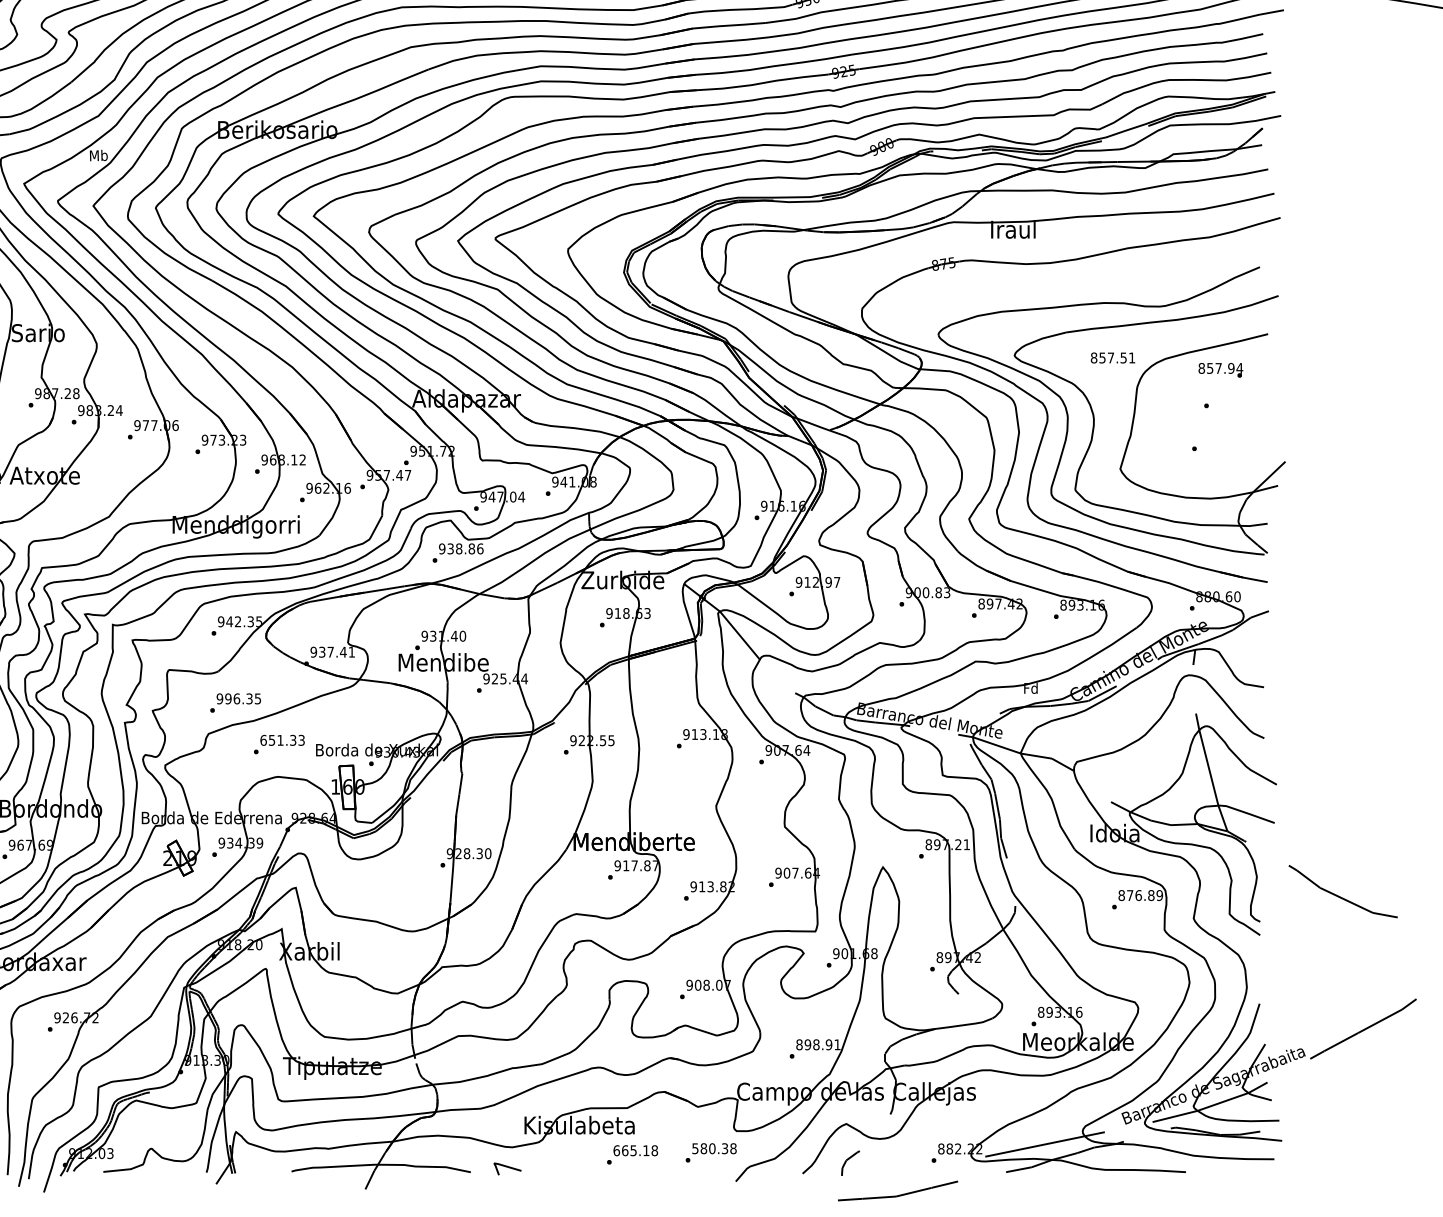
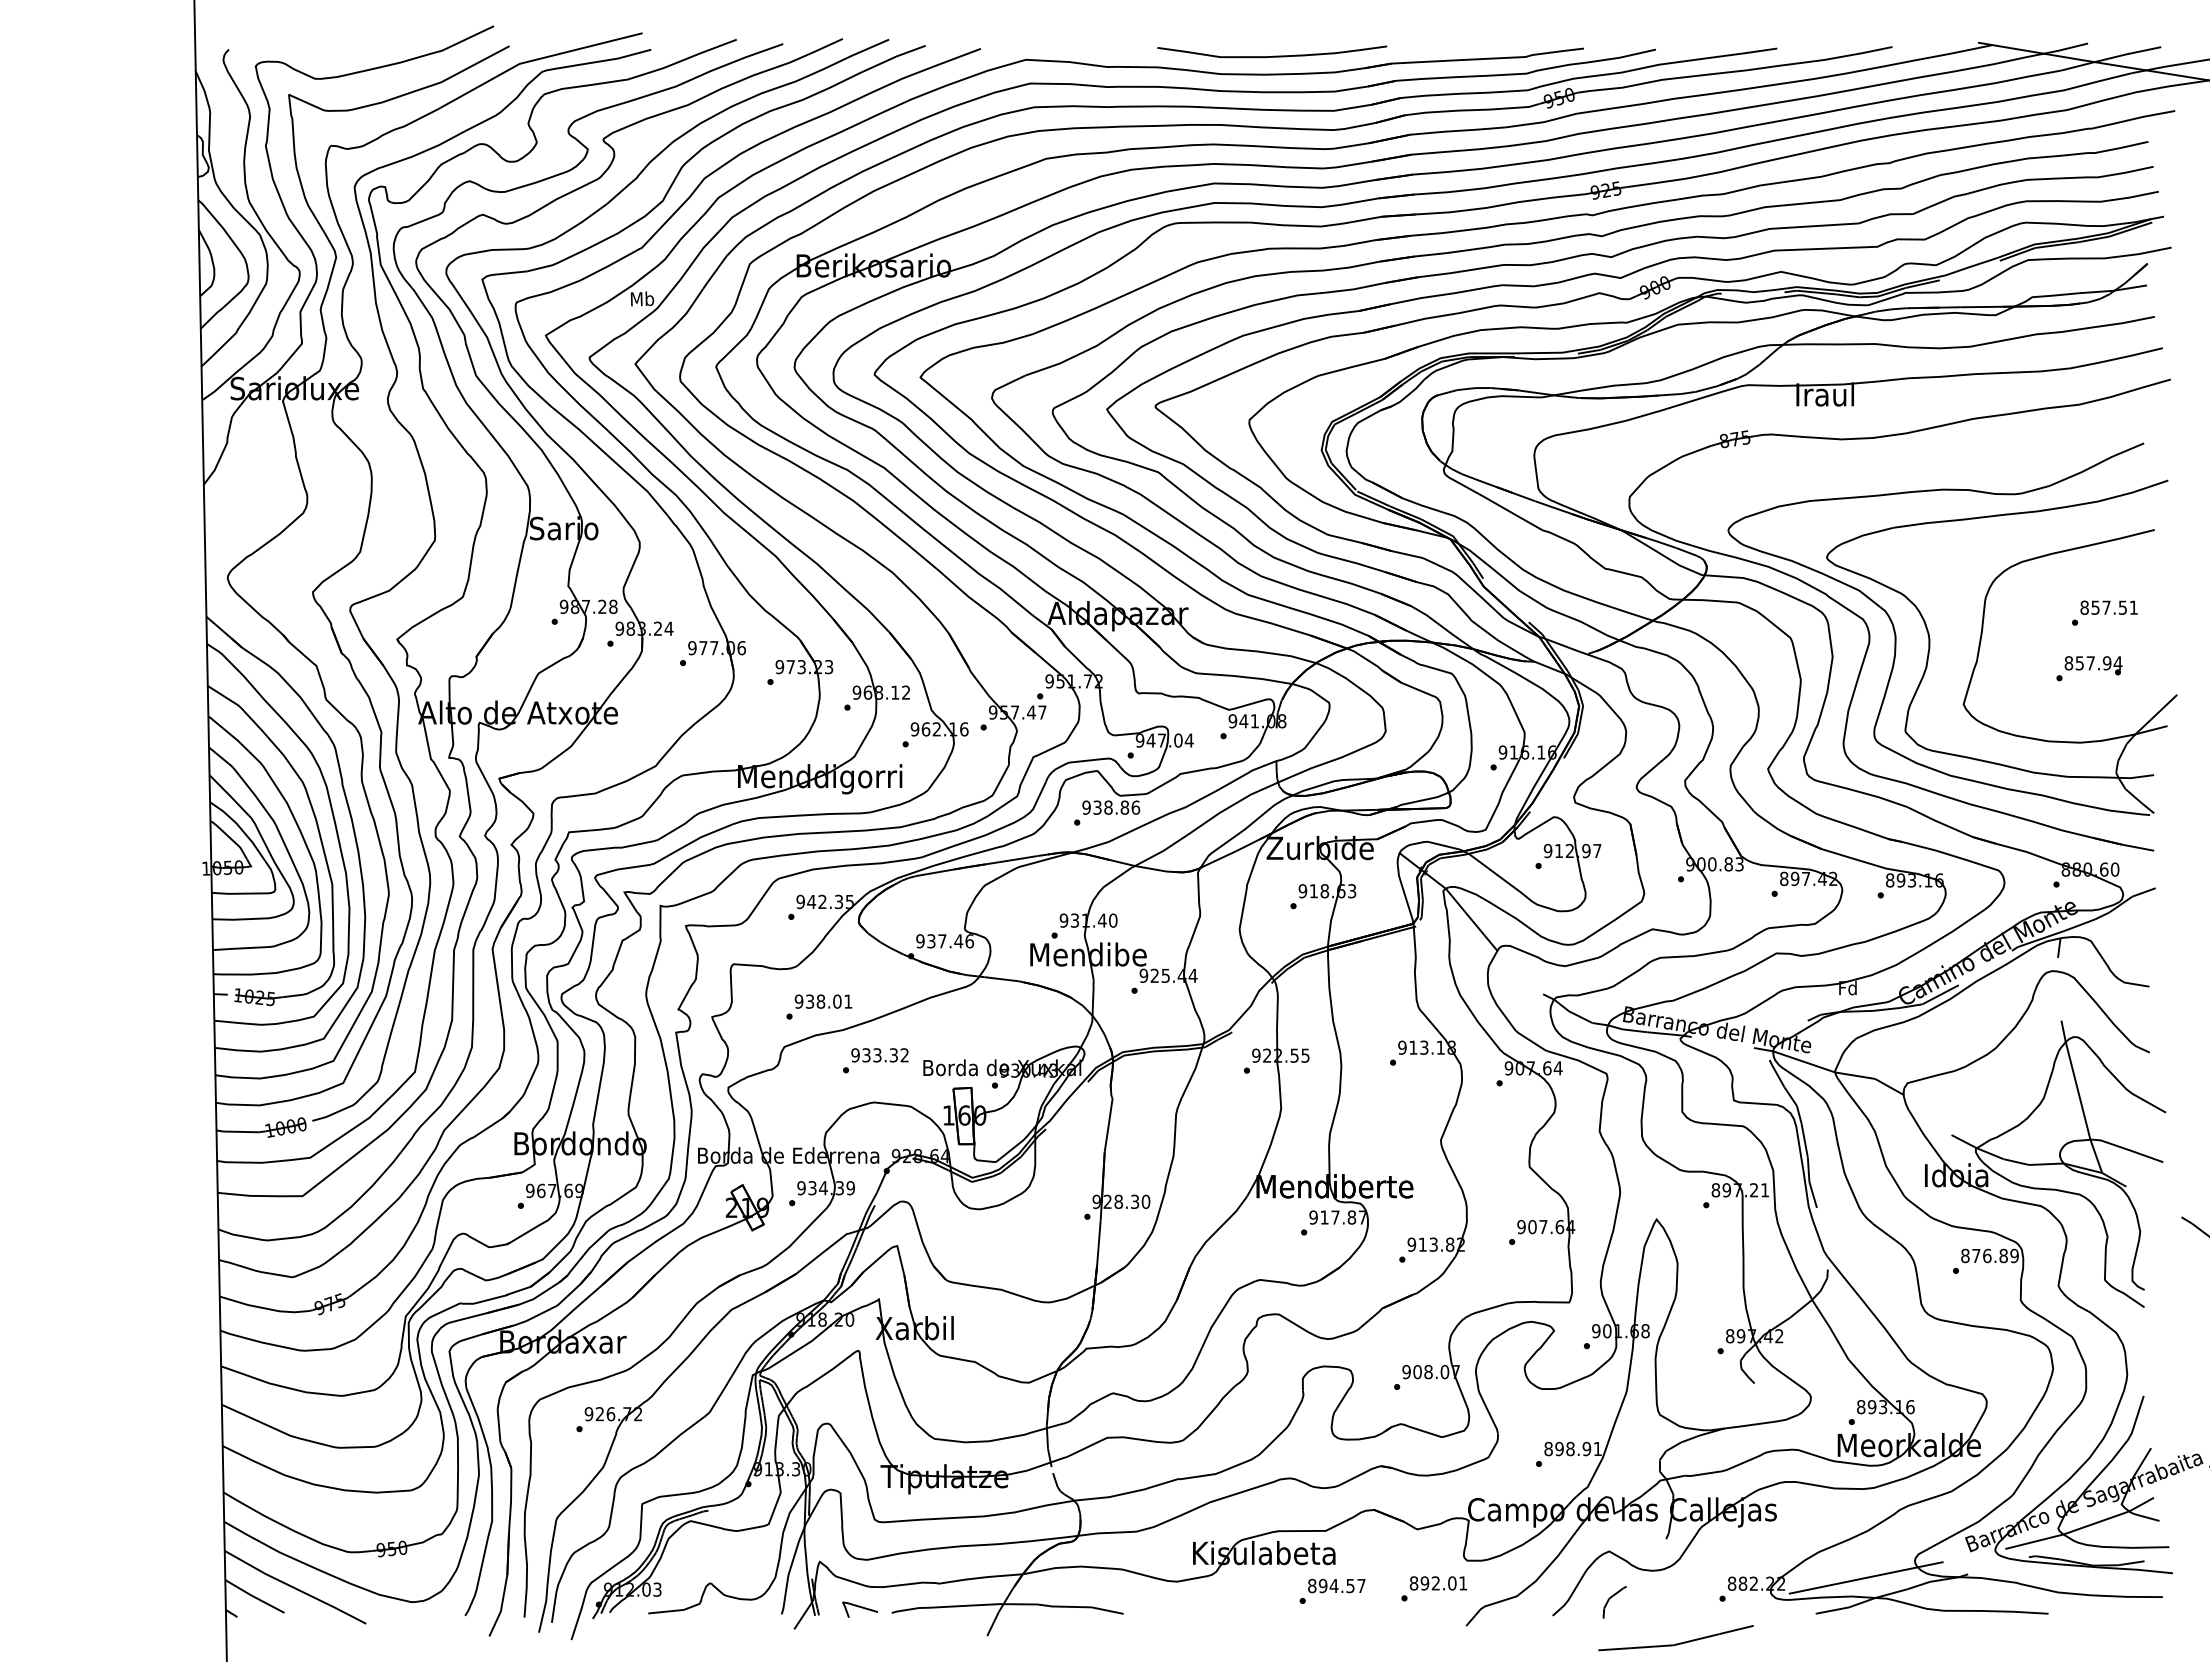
text: (1112, 357) -> (2108, 607), moved
text: (1220, 370) -> (2093, 665), moved
text: (351, 652) -> (969, 941), 937.41 -> 937.46
text: (242, 698) -> (828, 1001), 996.35 -> 938.01
text: (282, 740) -> (879, 1055), 651.33 -> 933.32
text: (714, 1148) -> (1438, 1583), 580.38 -> 892.01
text: (635, 1150) -> (1336, 1585), 665.18 -> 894.57
line: (508, 1168) -> (861, 1608), moved

